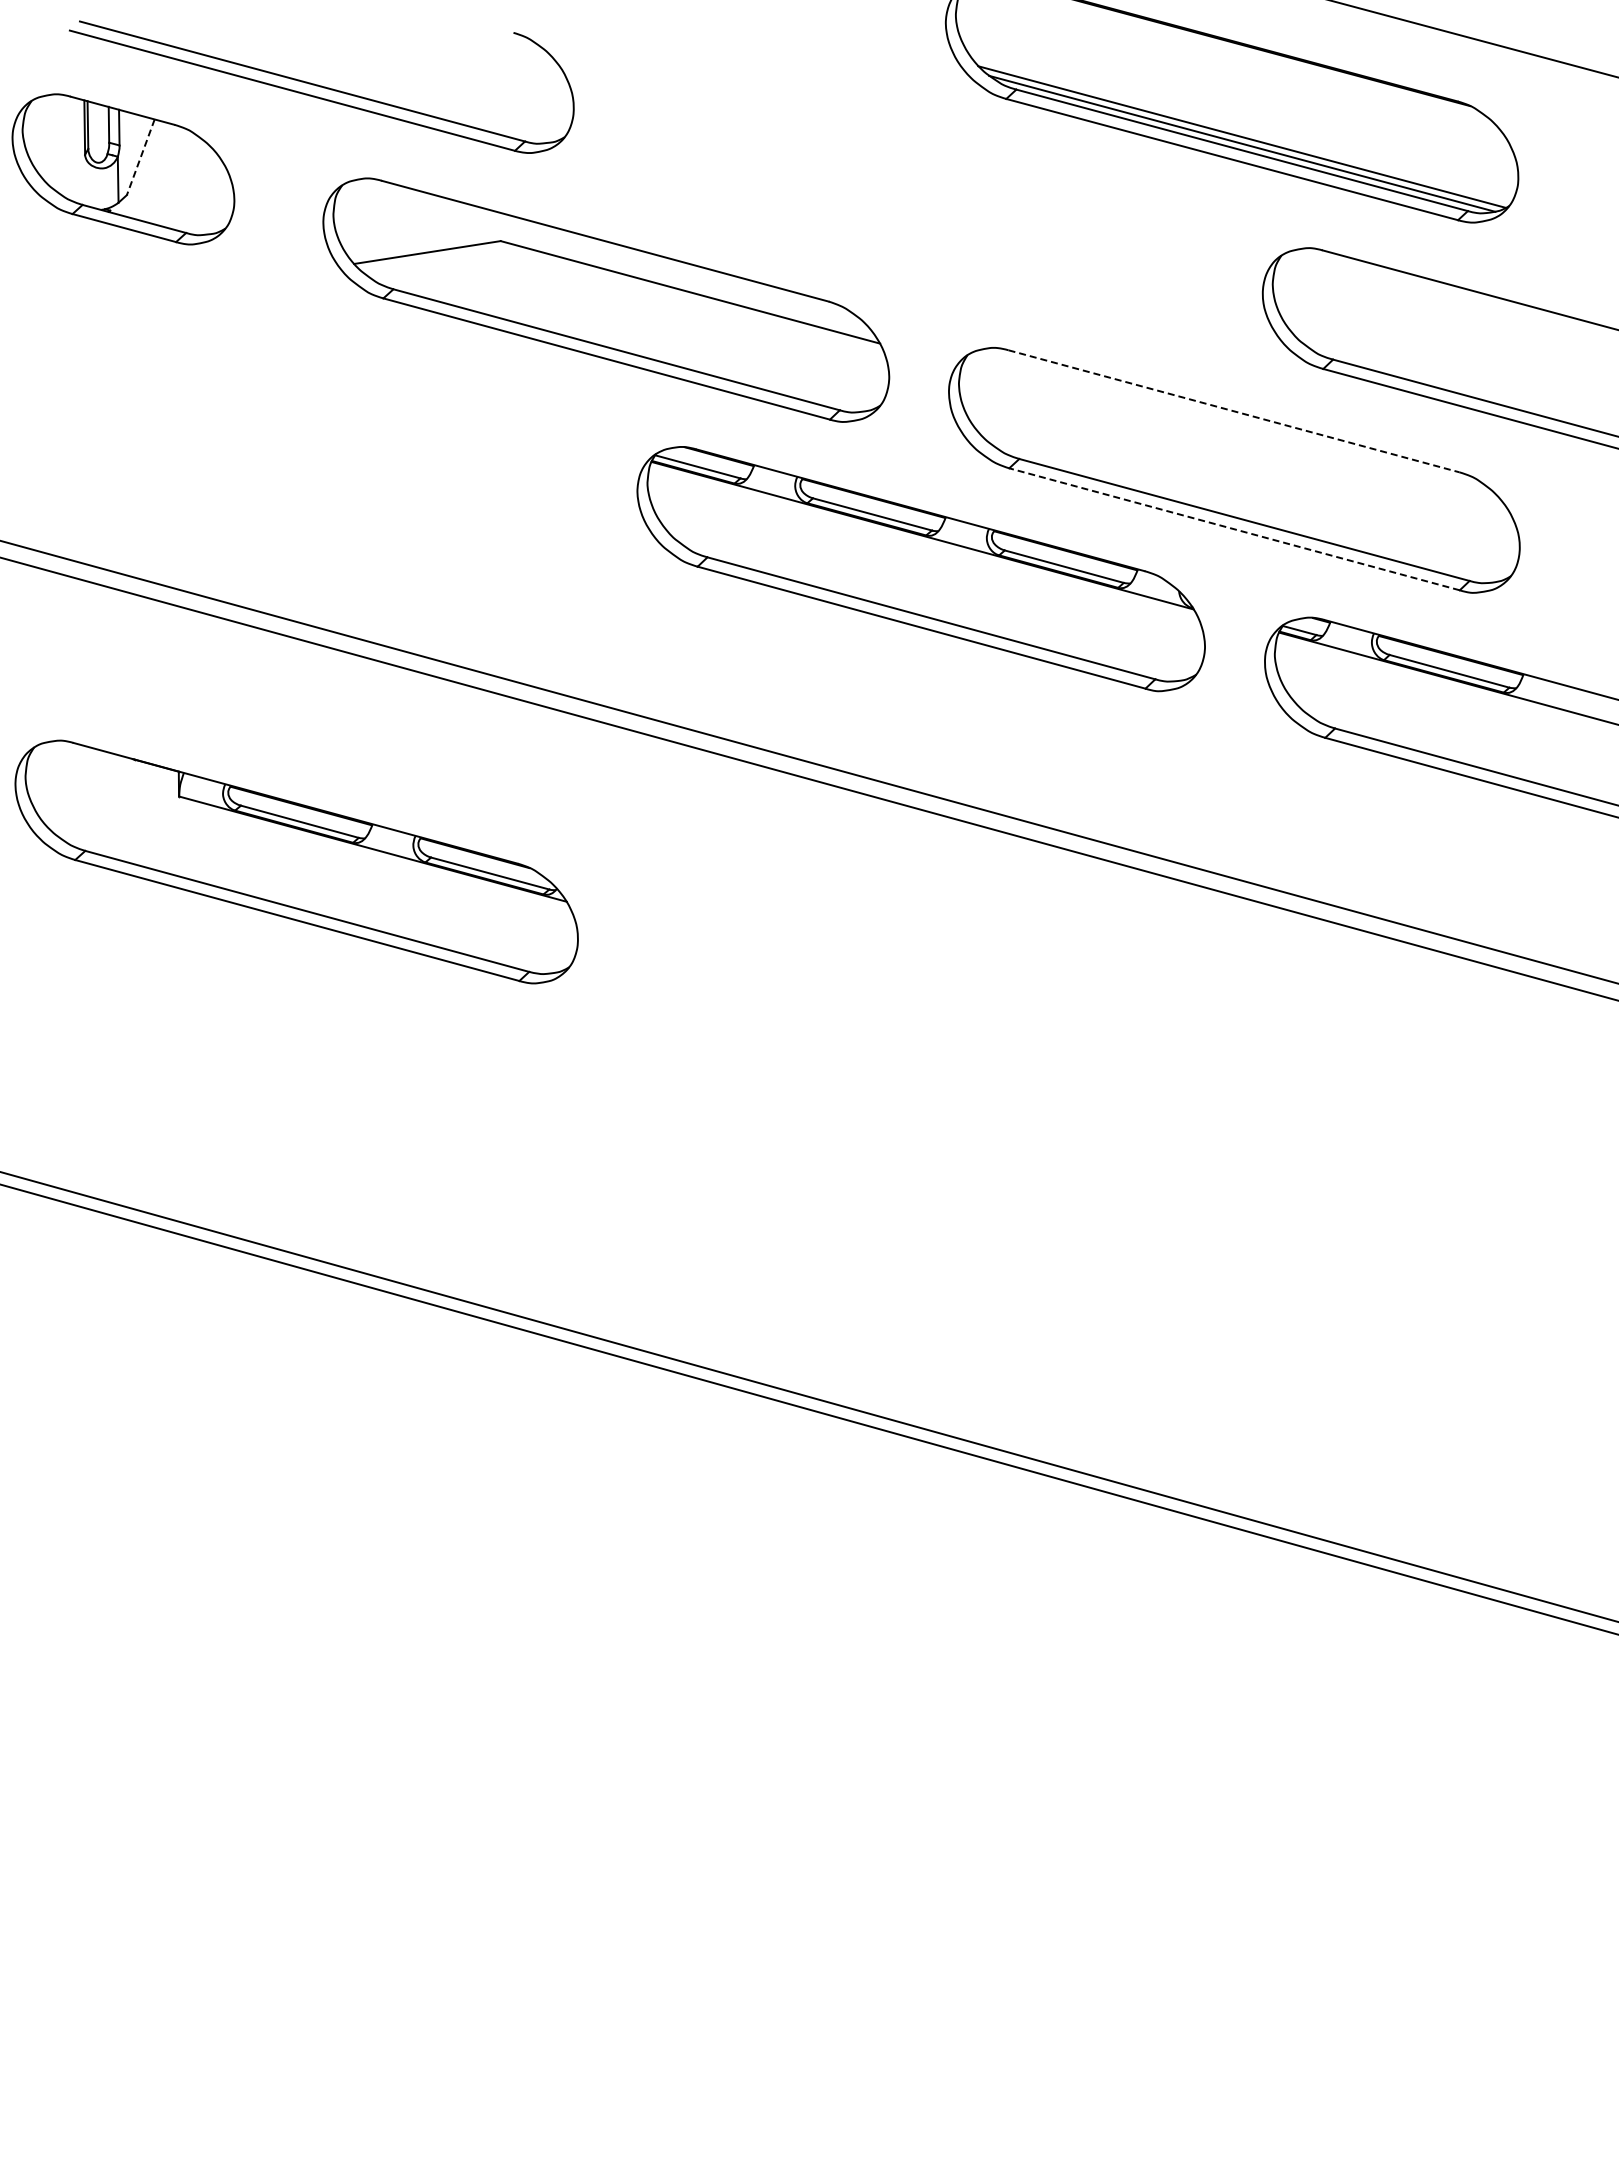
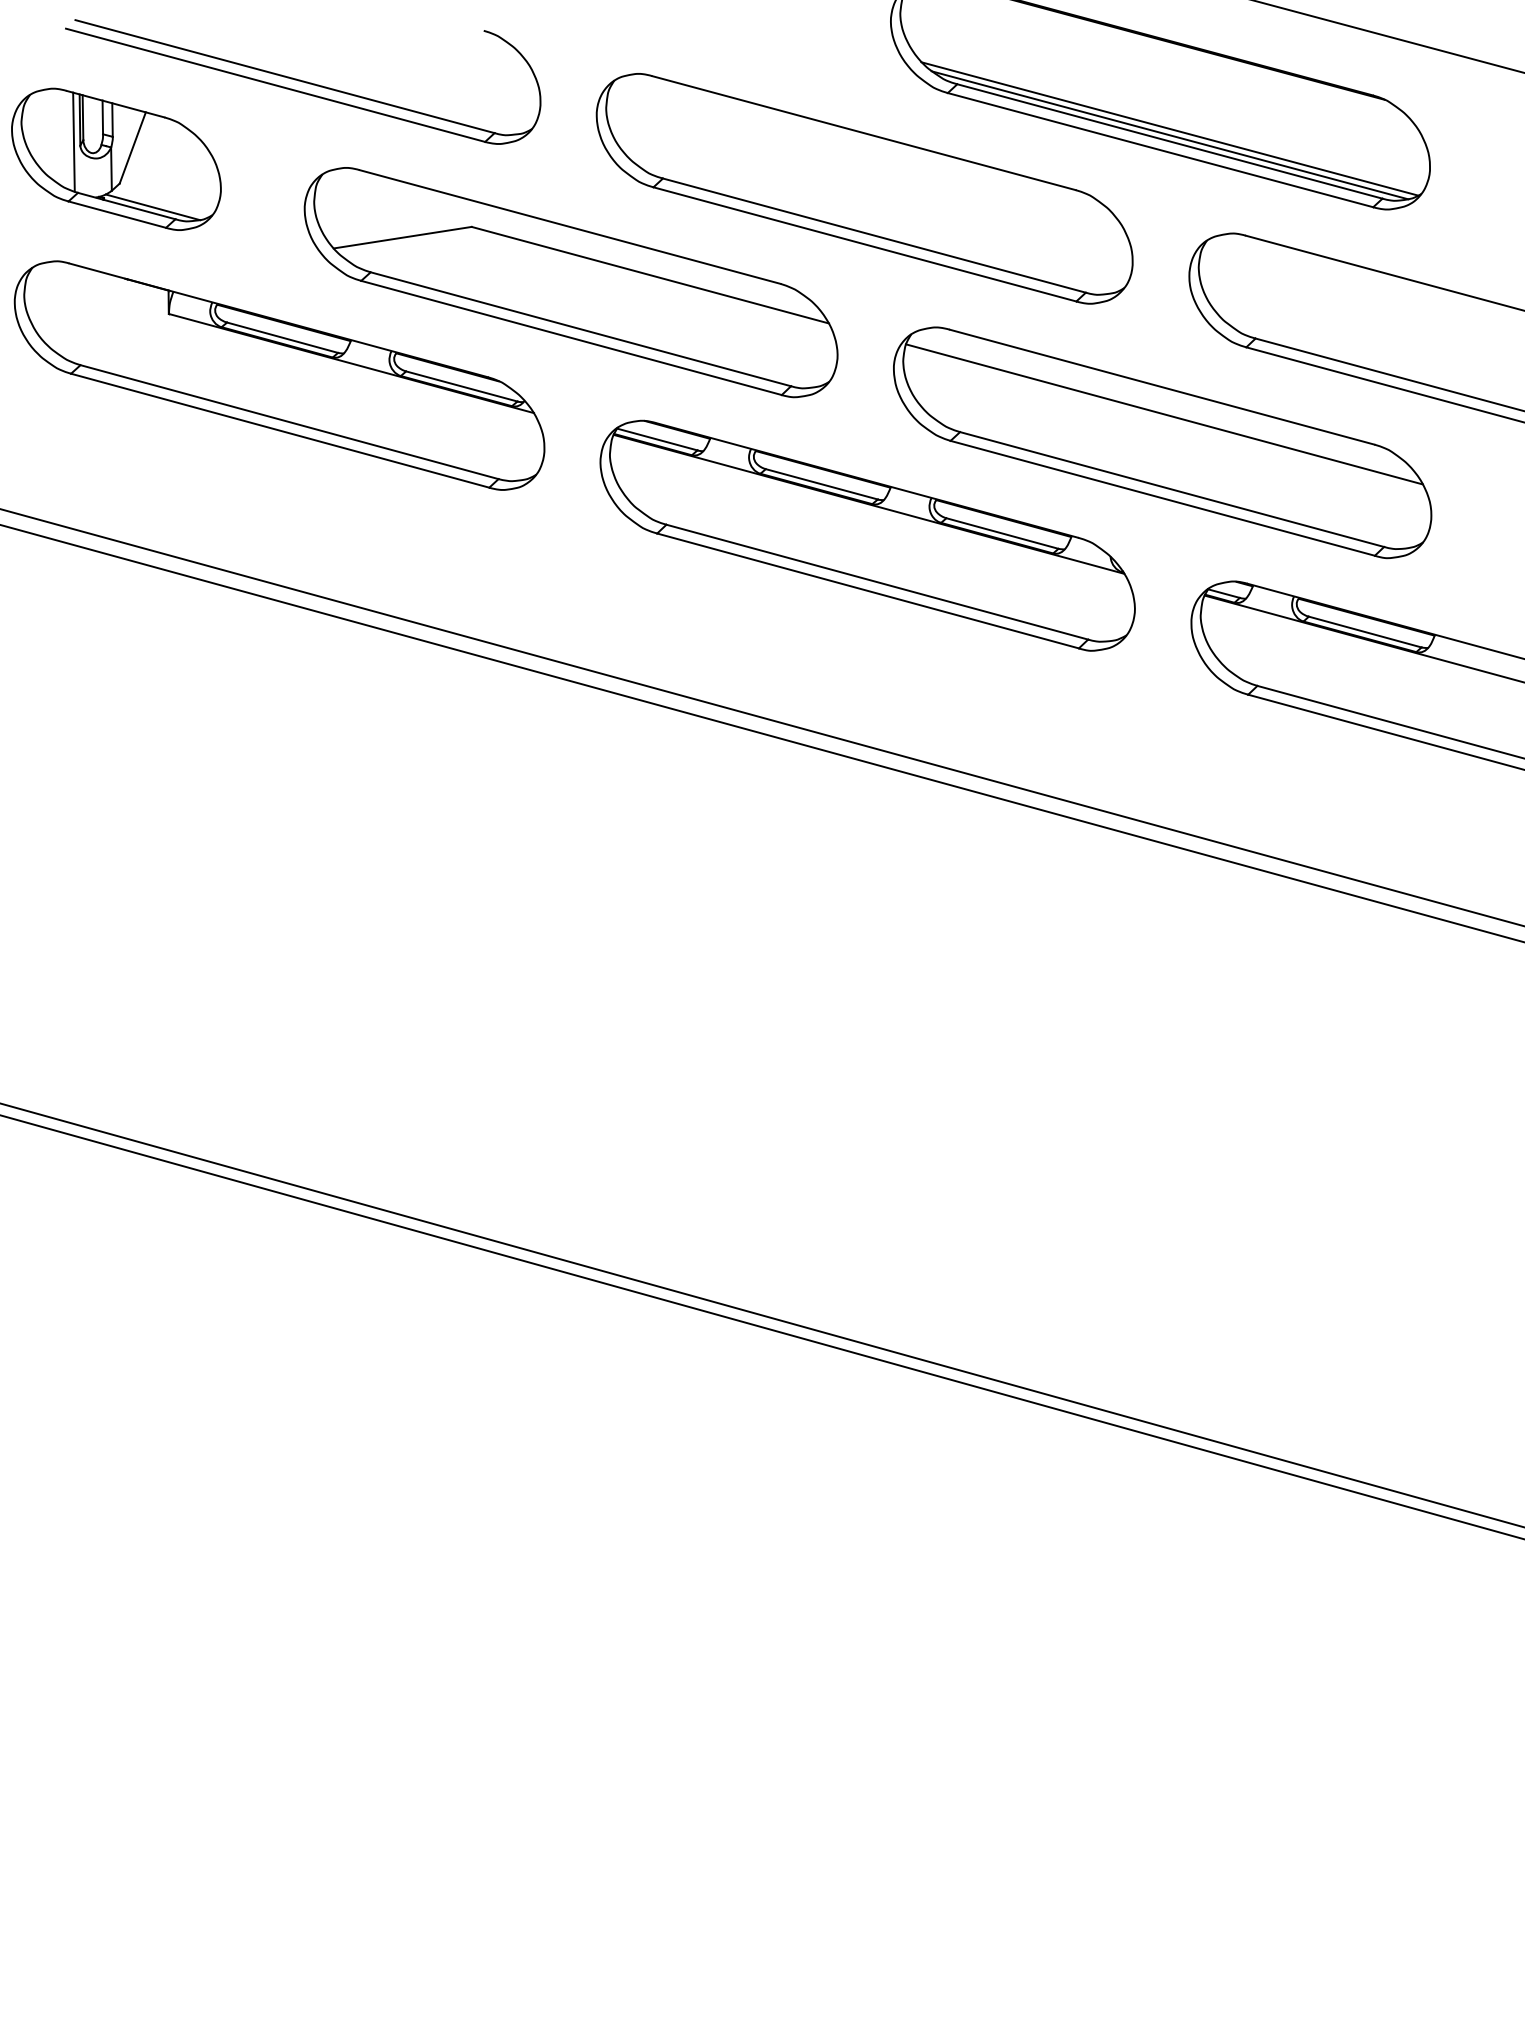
line: (78, 150) -> (74, 141), added
line: (140, 157) -> (132, 148), dashed -> solid
part: (917, 200) -> (864, 188), added
line: (162, 219) -> (153, 206), added
line: (1234, 411) -> (1162, 387), dashed -> solid
line: (1235, 439) -> (1163, 413), added
line: (1234, 529) -> (1162, 498), dashed -> solid
part: (296, 861) -> (279, 375), moved

